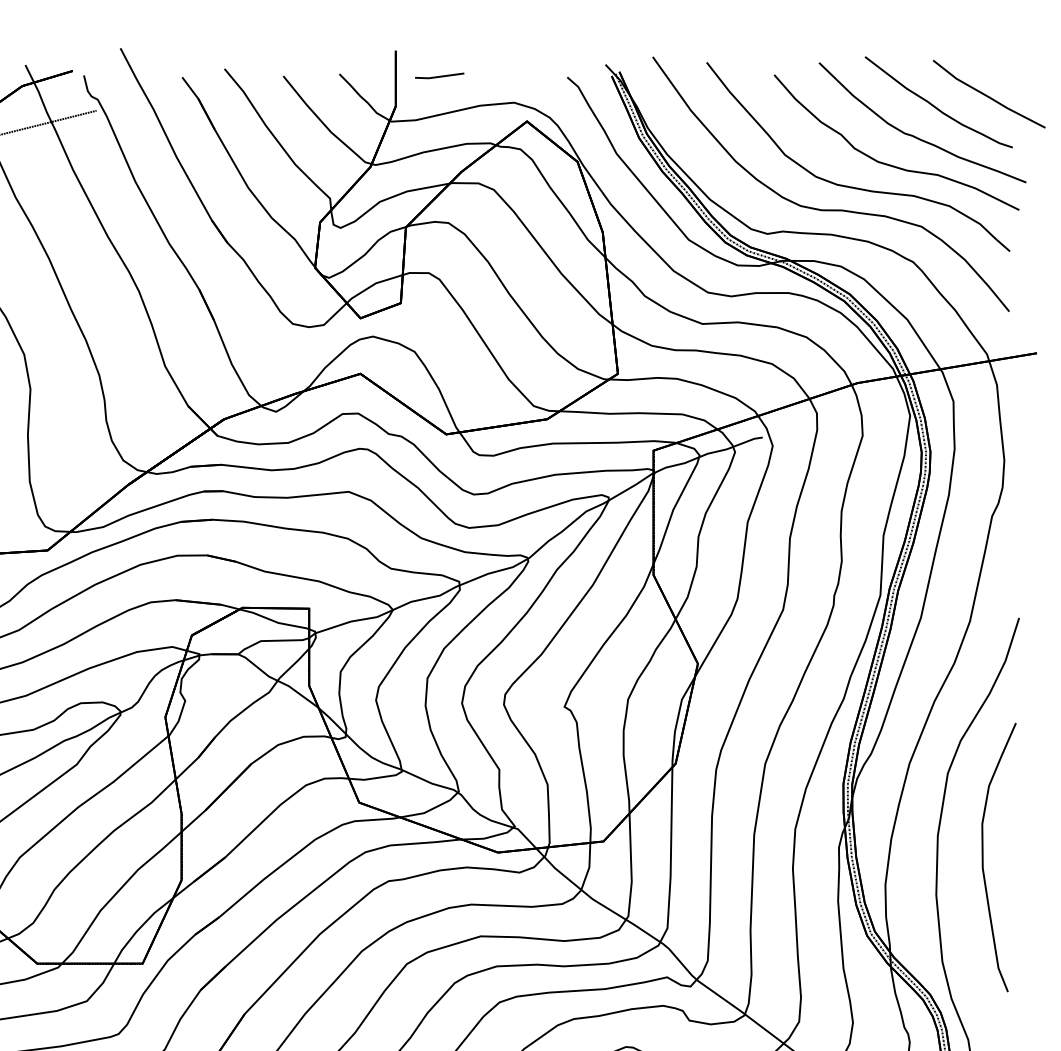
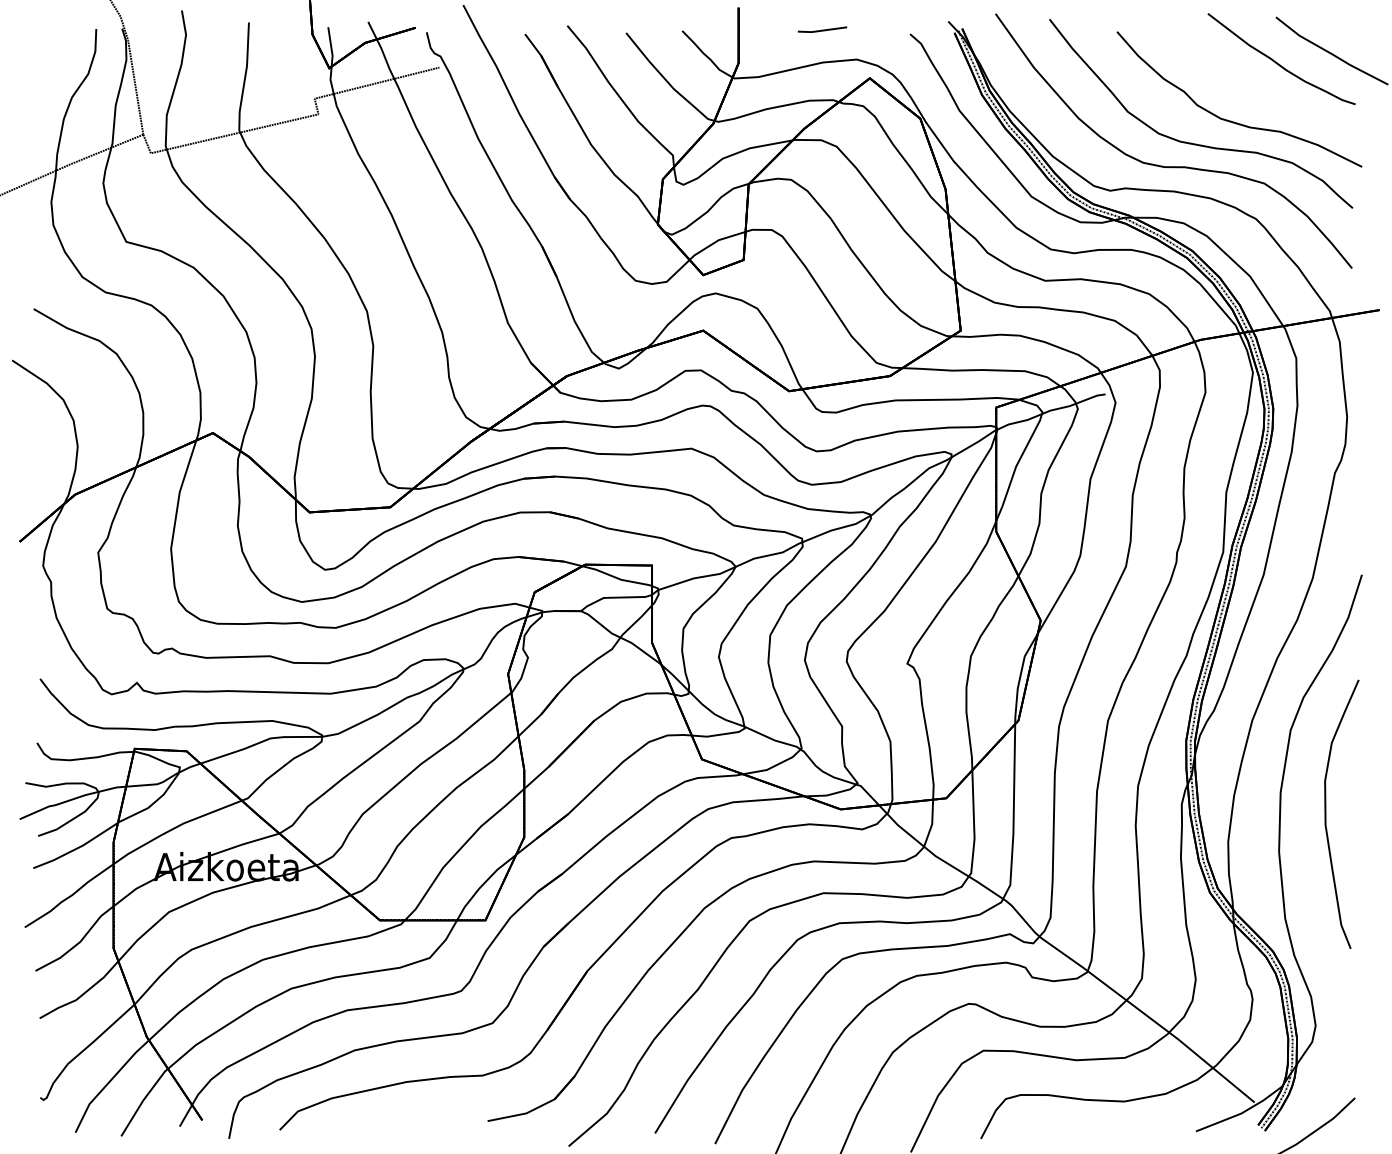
line: (439, 75) -> (822, 29), moved
part: (916, 136) -> (1259, 93), removed

